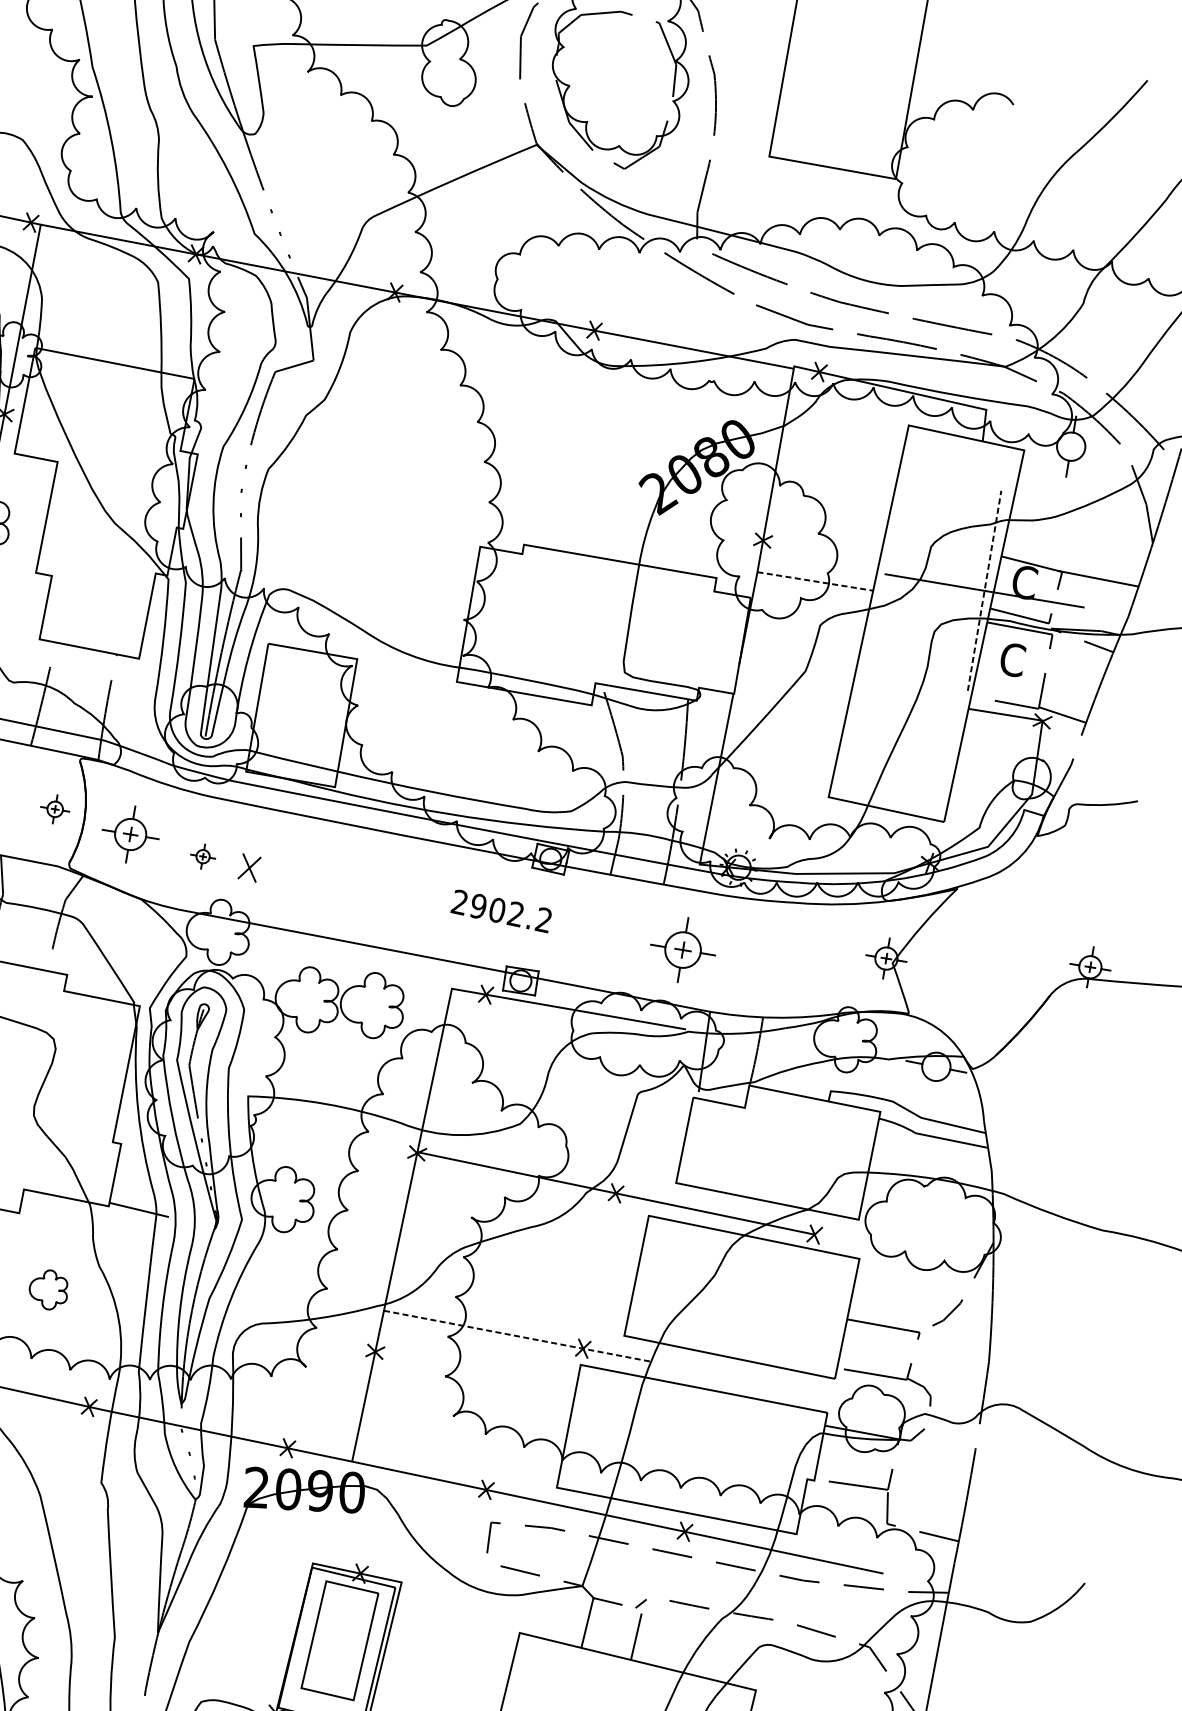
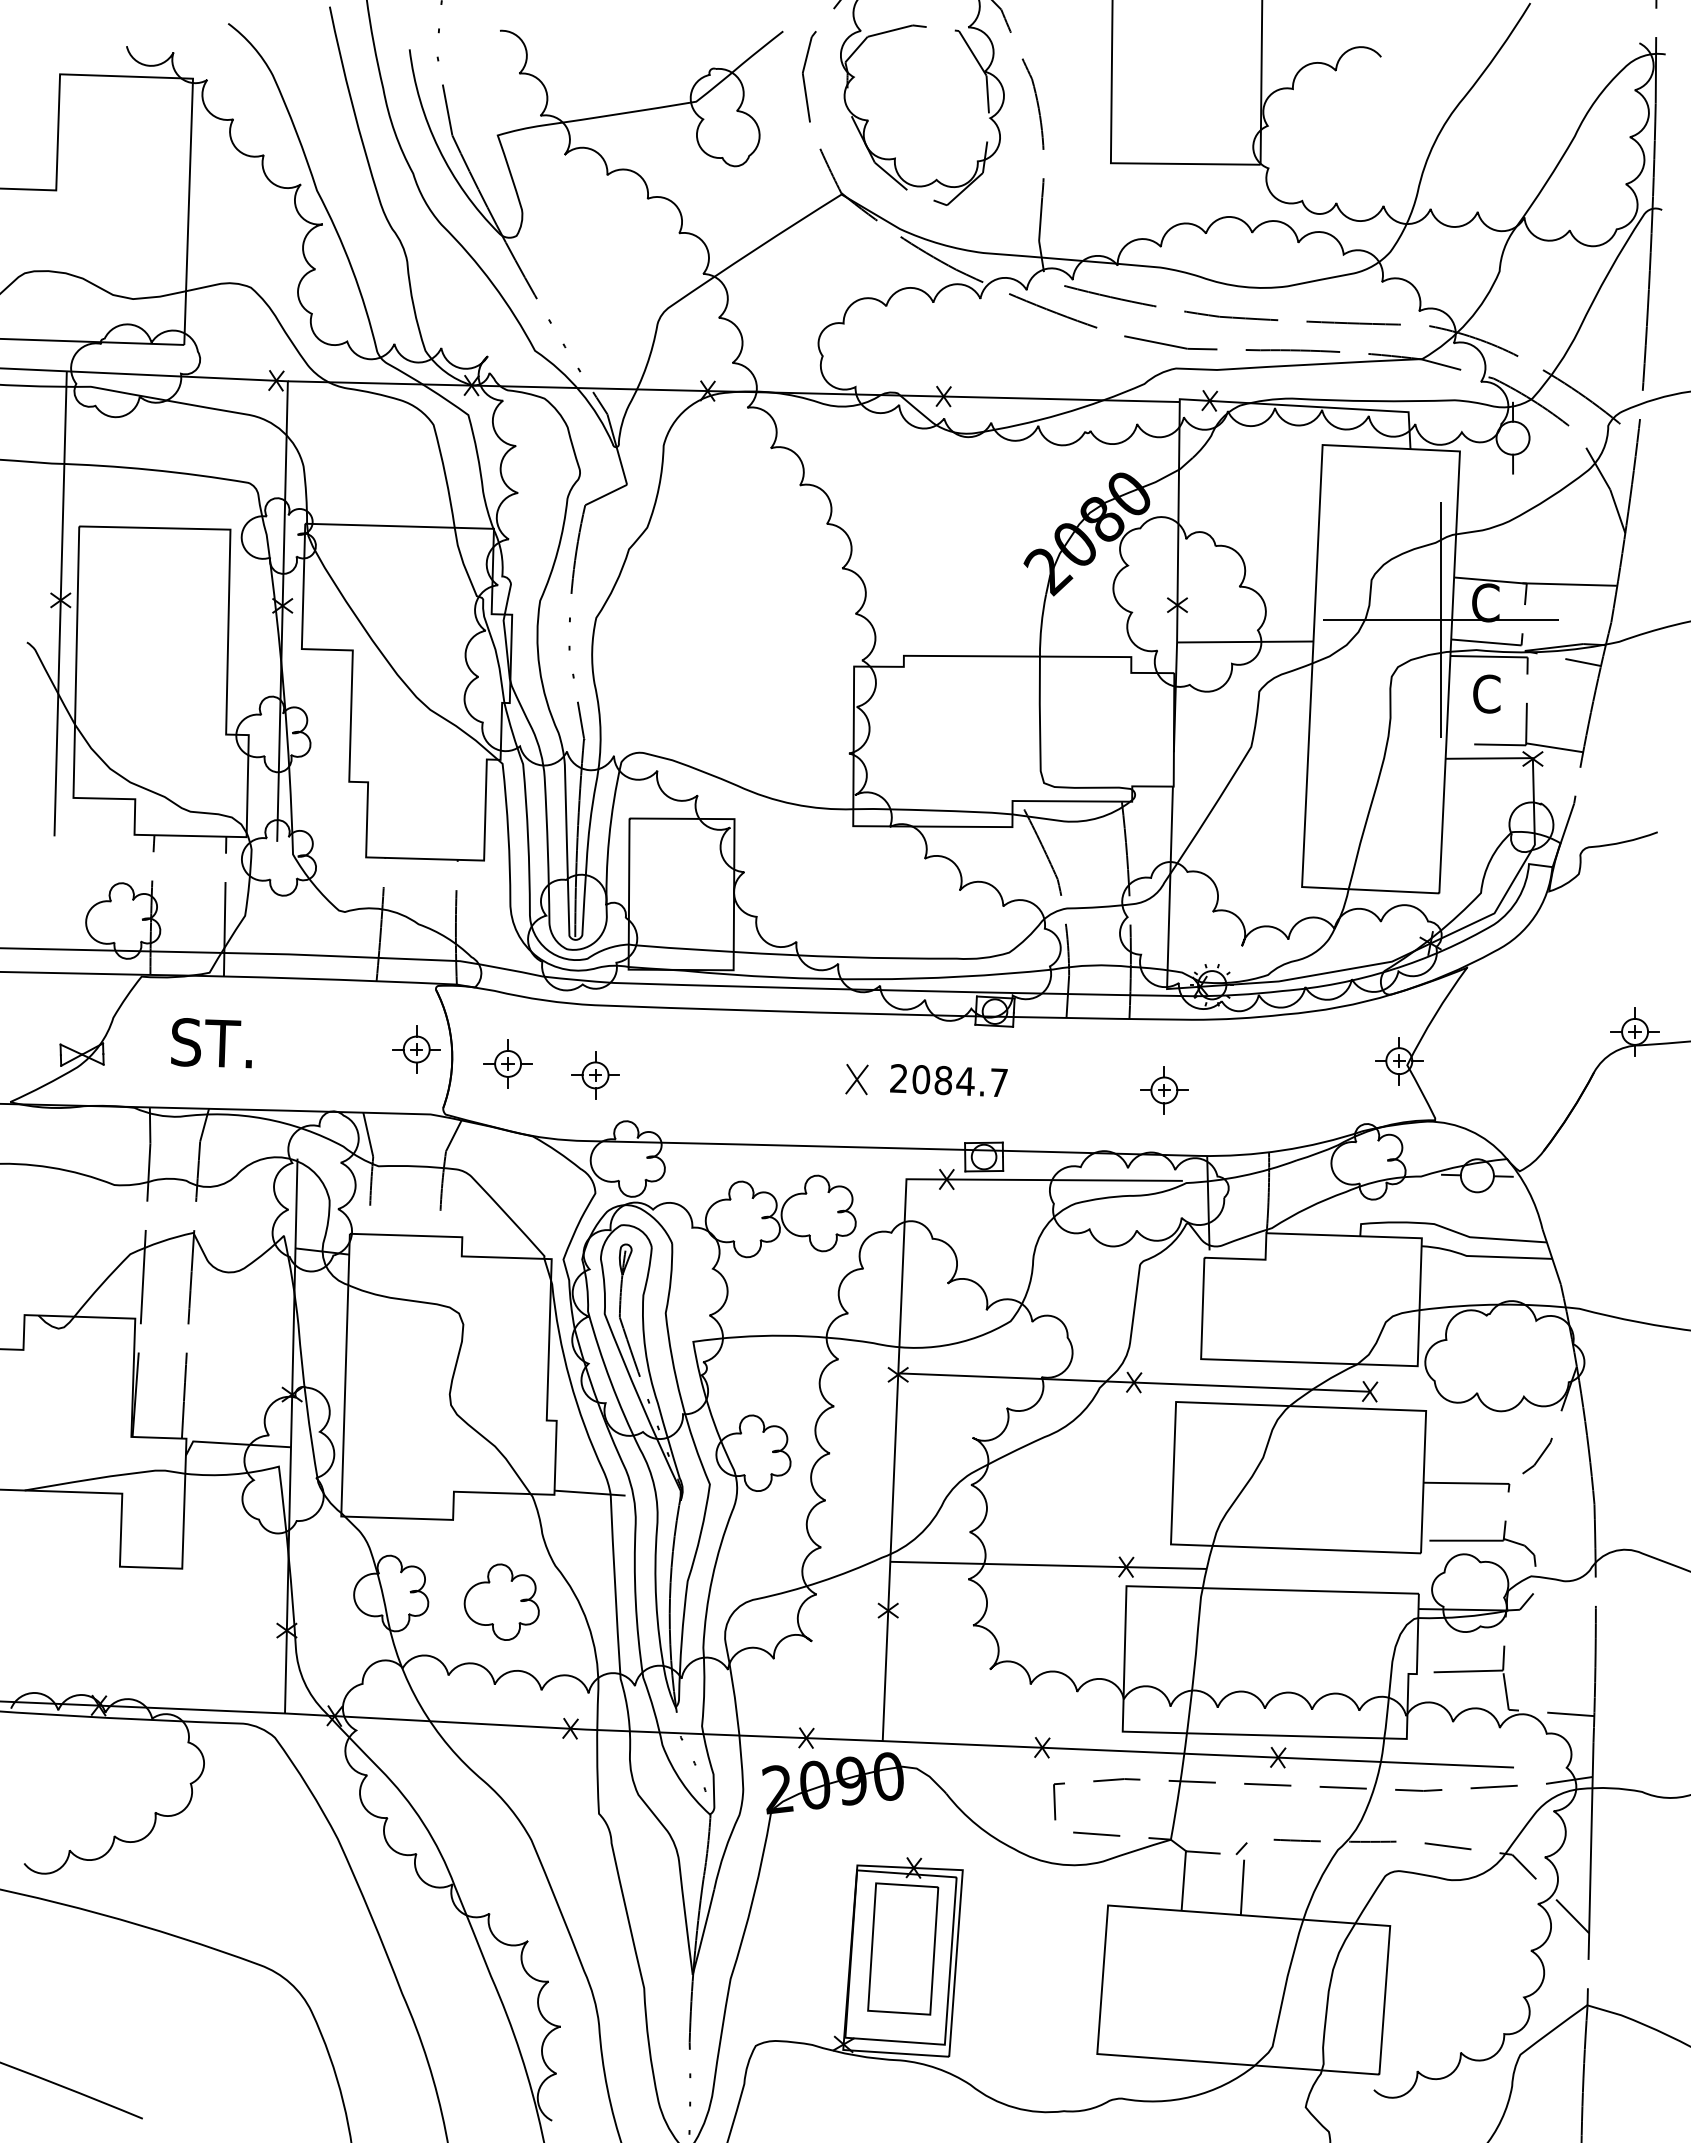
line: (815, 581) -> (1245, 641), dashed -> solid
line: (984, 590) -> (1441, 619), dashed -> solid
part: (55, 809) -> (416, 1049), size x1.43
part: (130, 834) -> (507, 1063), size x0.71
part: (203, 856) -> (595, 1075), size x1.67
part: (249, 867) -> (856, 1079), moved
text: (510, 913) -> (959, 1081), 2902.2 -> 2084.7
part: (683, 950) -> (1164, 1090), size x0.62
part: (48, 1289) -> (501, 1601), size x1.67
line: (517, 1336) -> (1048, 1565), dashed -> solid

